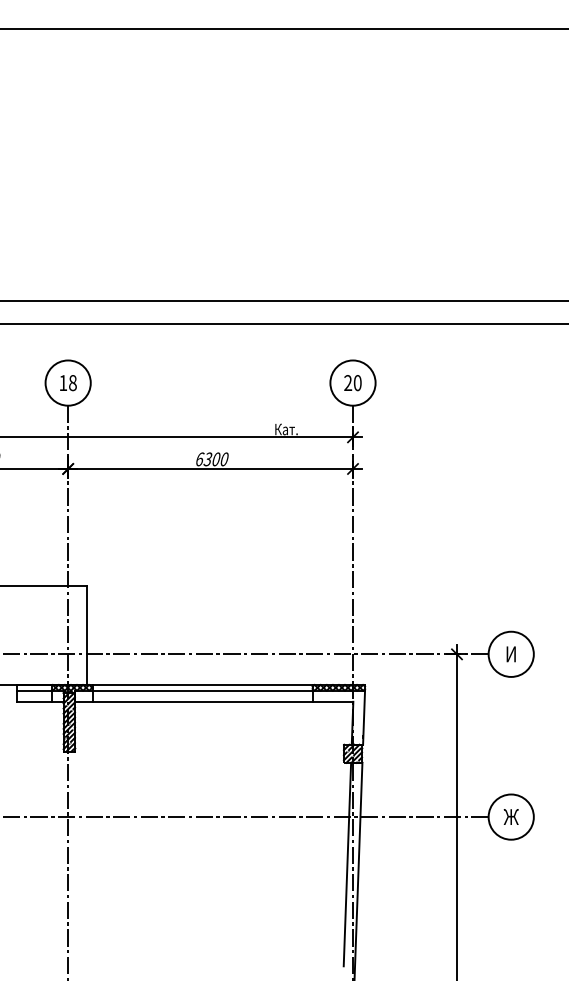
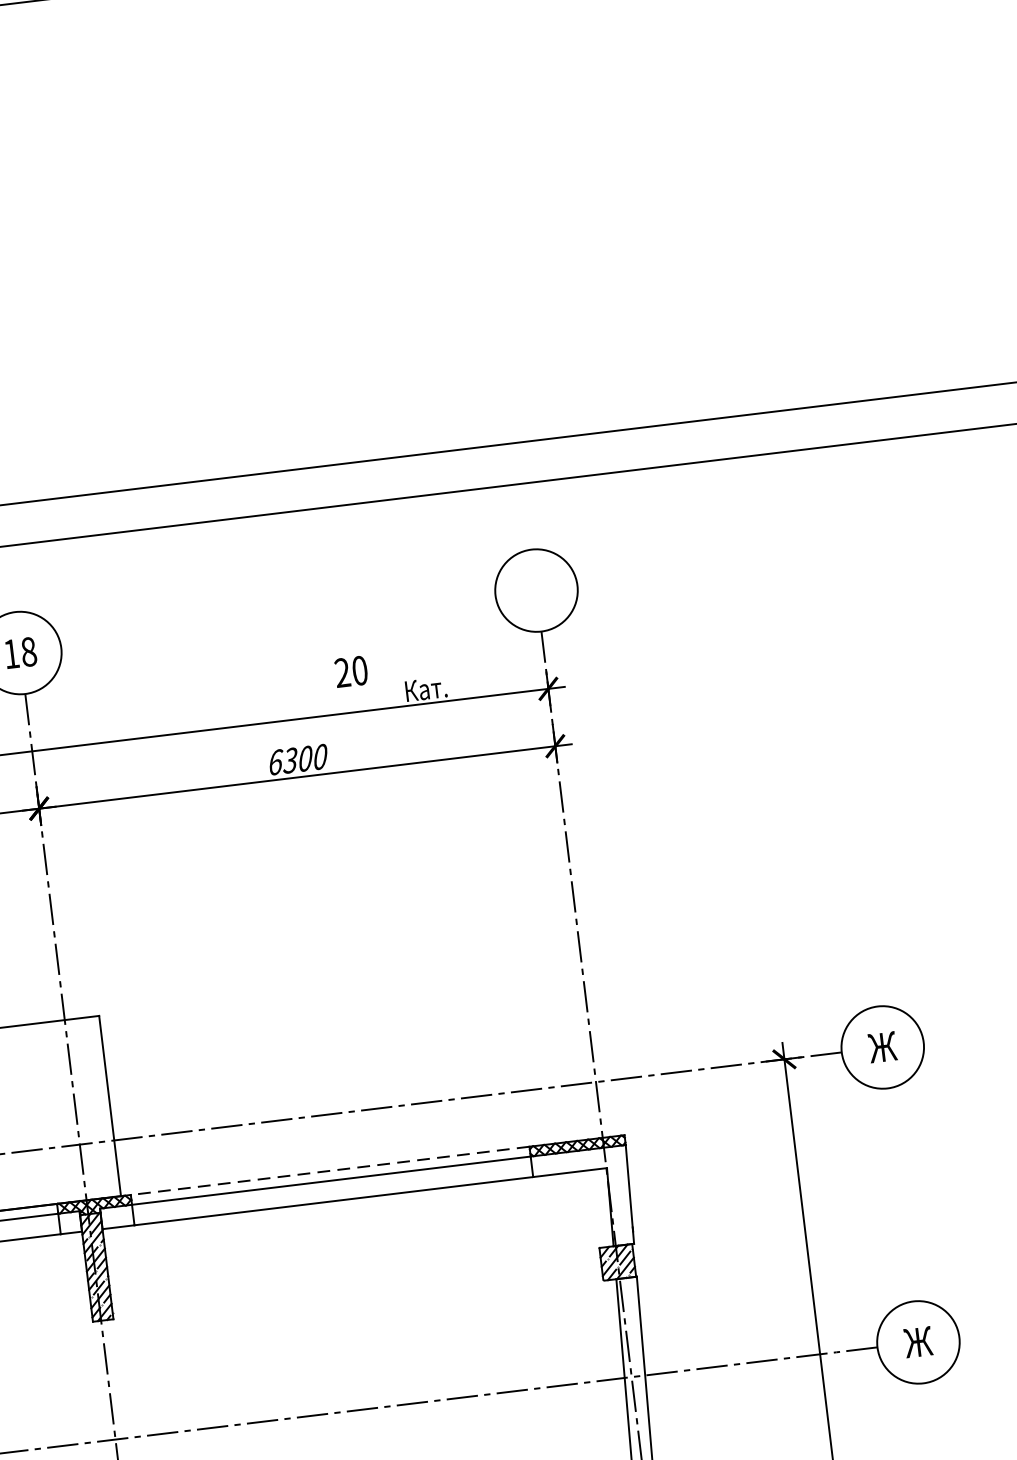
text: (352, 383) -> (350, 672), moved
text: (510, 654) -> (881, 1047), И -> Ж
line: (202, 685) -> (330, 1171), solid -> dashed

